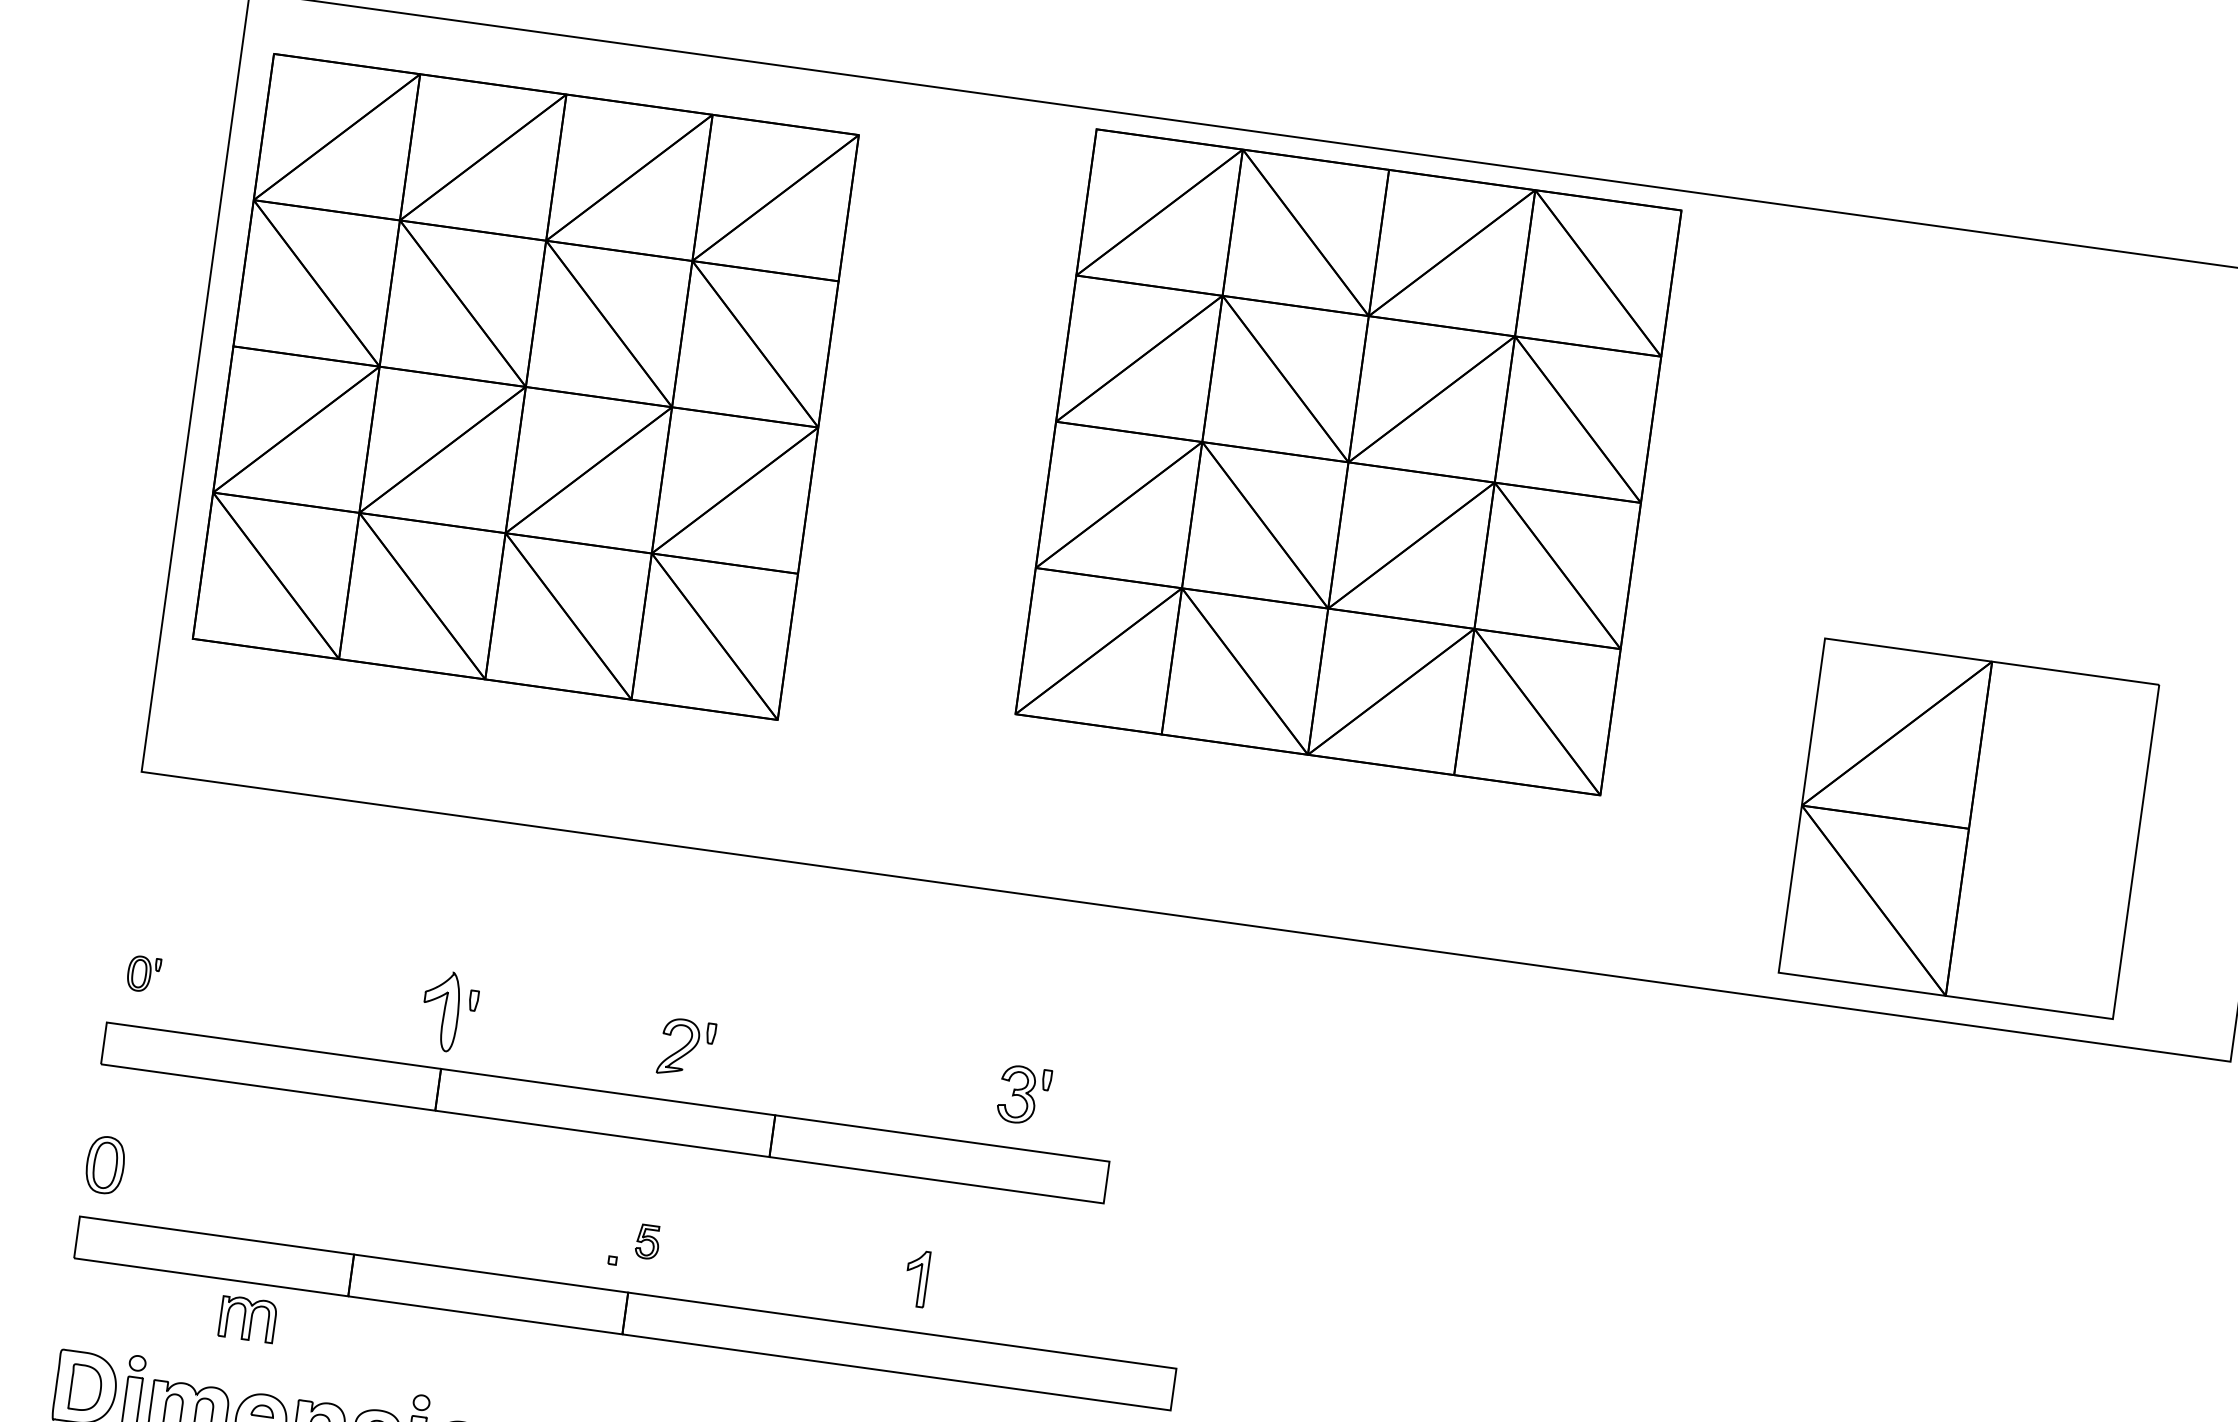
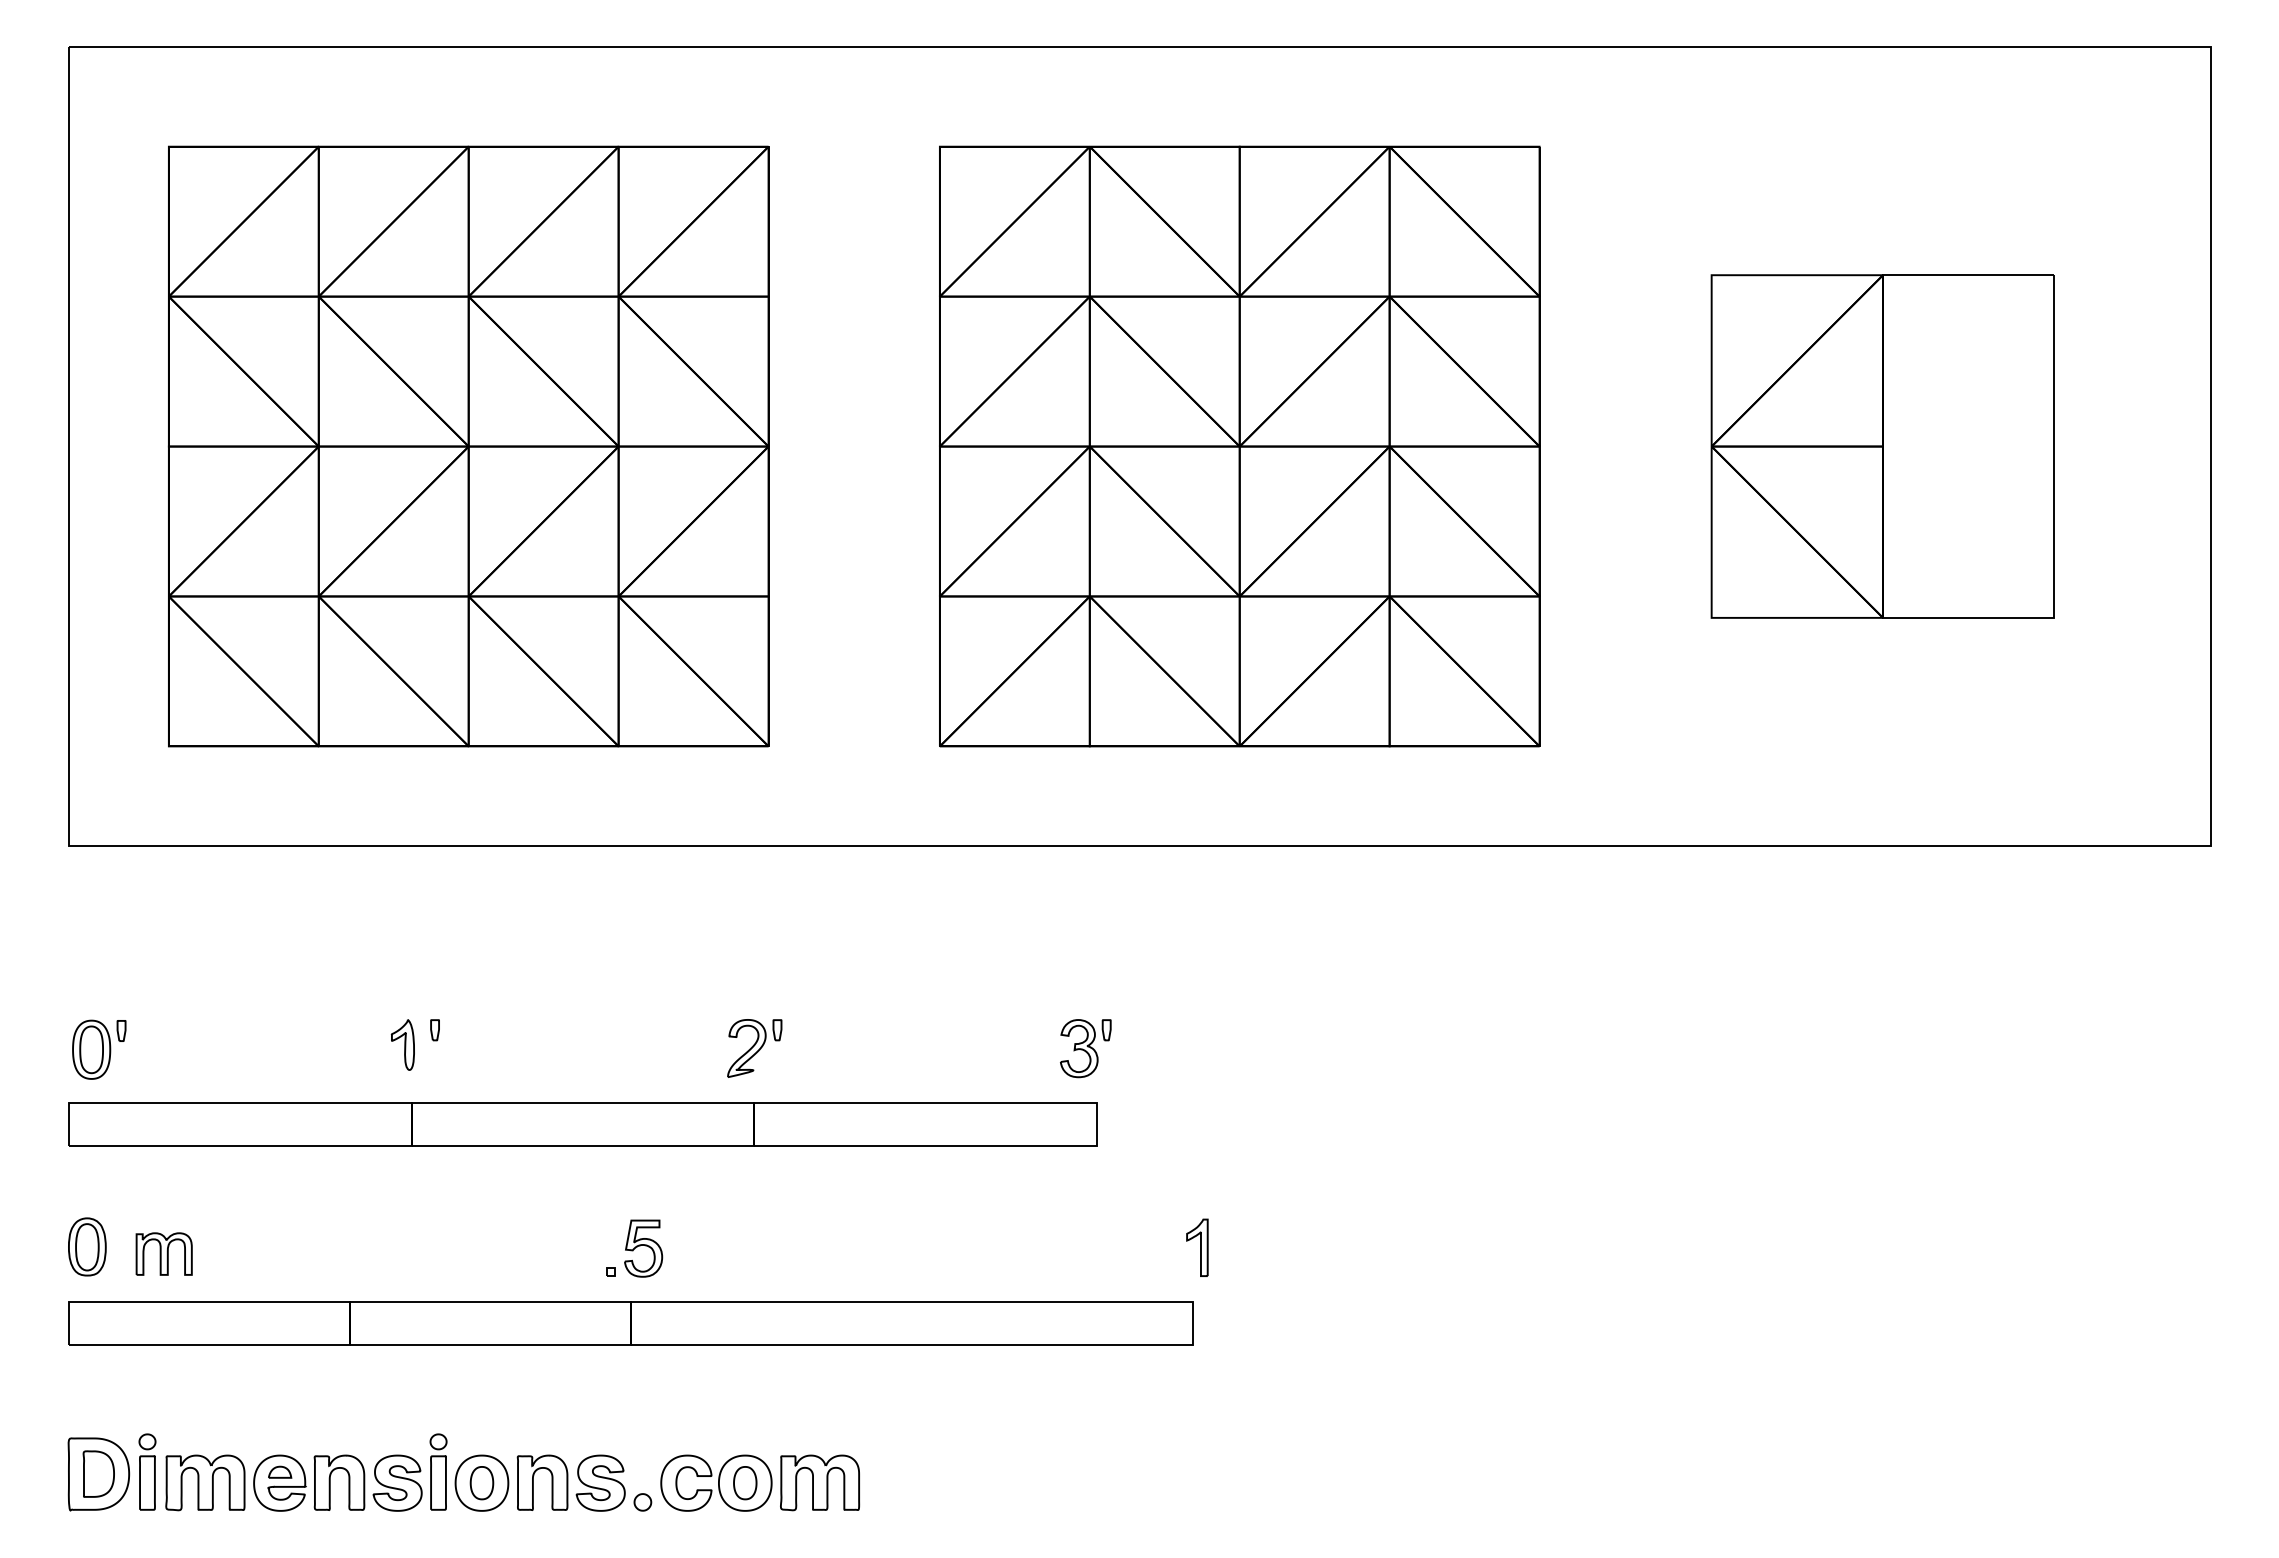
part: (525, 386) -> (468, 446), moved
part: (1348, 462) -> (1239, 446), moved
part: (1968, 828) -> (1882, 446), moved
part: (143, 974) -> (99, 1049), size x1.67
part: (440, 1010) -> (402, 1044), size x0.62
part: (686, 1048) -> (754, 1048), moved
part: (1023, 1095) -> (1085, 1048), moved
part: (647, 1241) -> (643, 1248), size x1.67
part: (916, 1278) -> (1197, 1247), moved
part: (247, 1318) -> (163, 1253), moved

